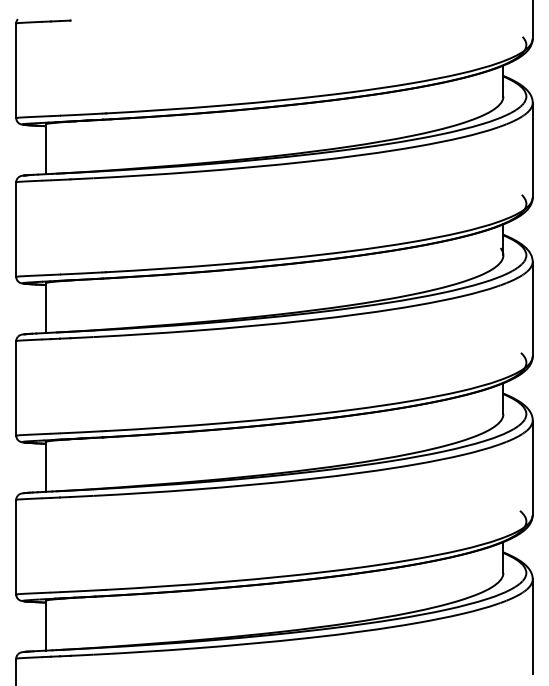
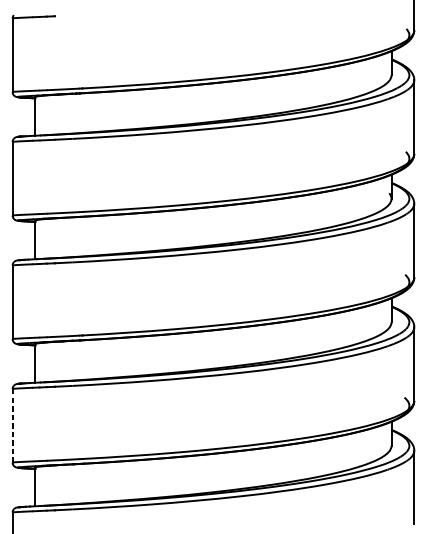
line: (16, 547) -> (12, 426), solid -> dashed

